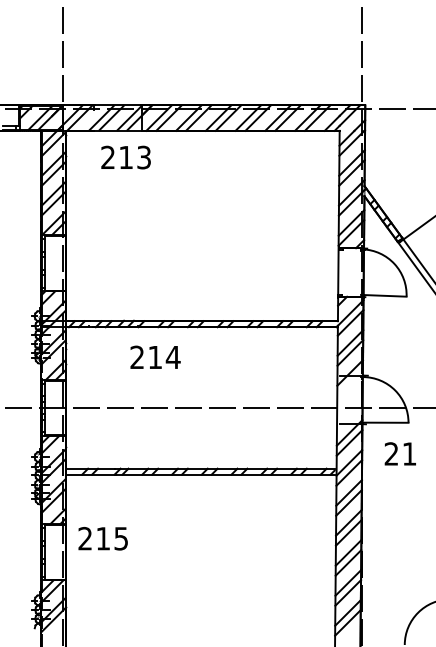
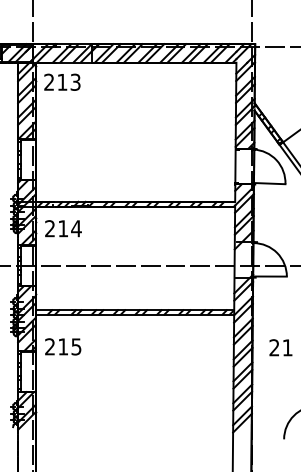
text: (125, 157) -> (61, 82), moved
text: (155, 356) -> (63, 228), moved
text: (399, 453) -> (280, 347), moved
text: (102, 538) -> (62, 346), moved

